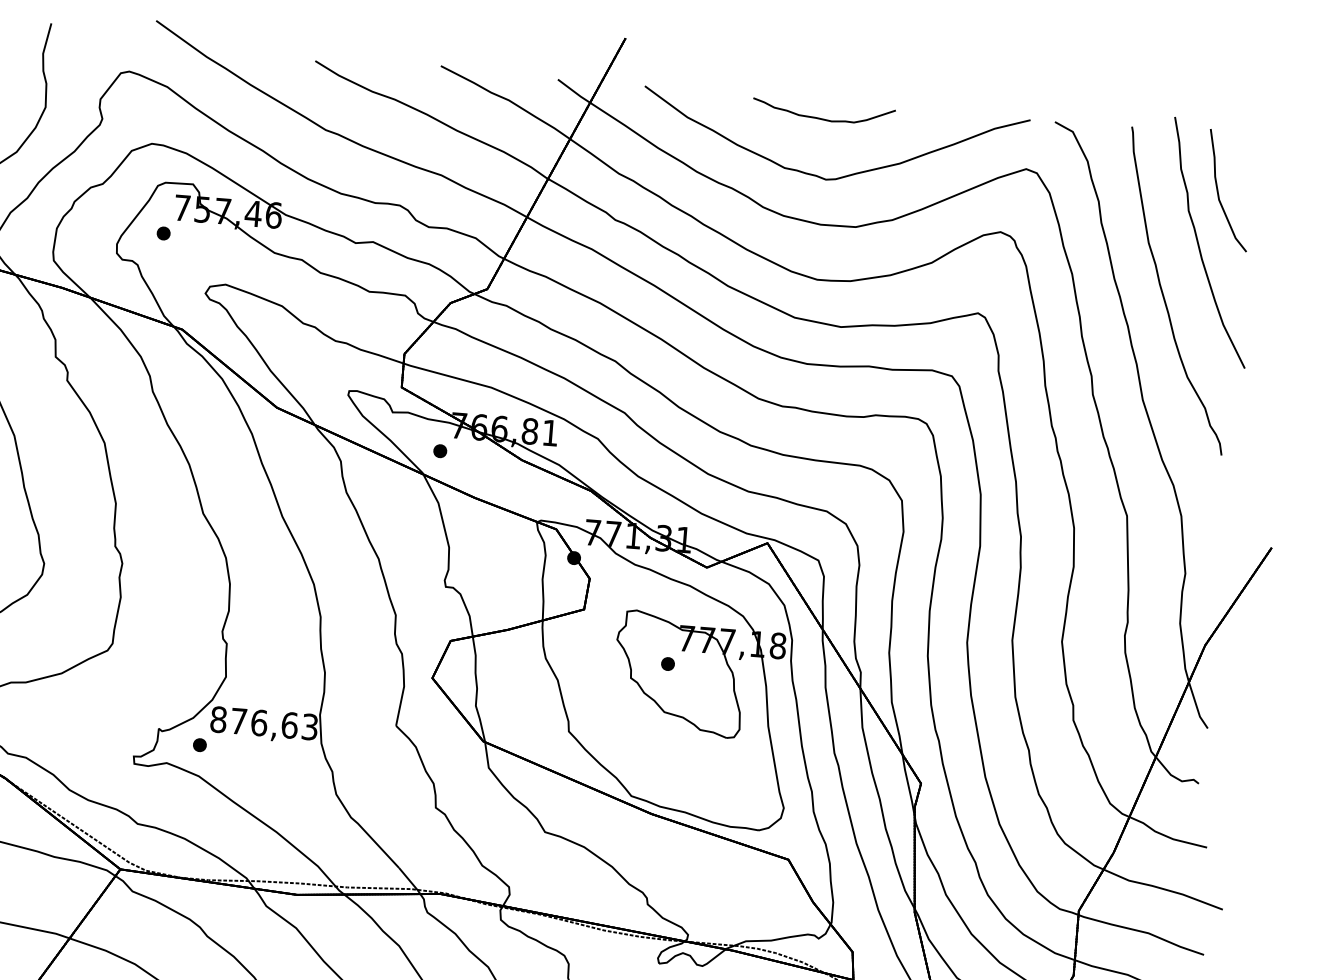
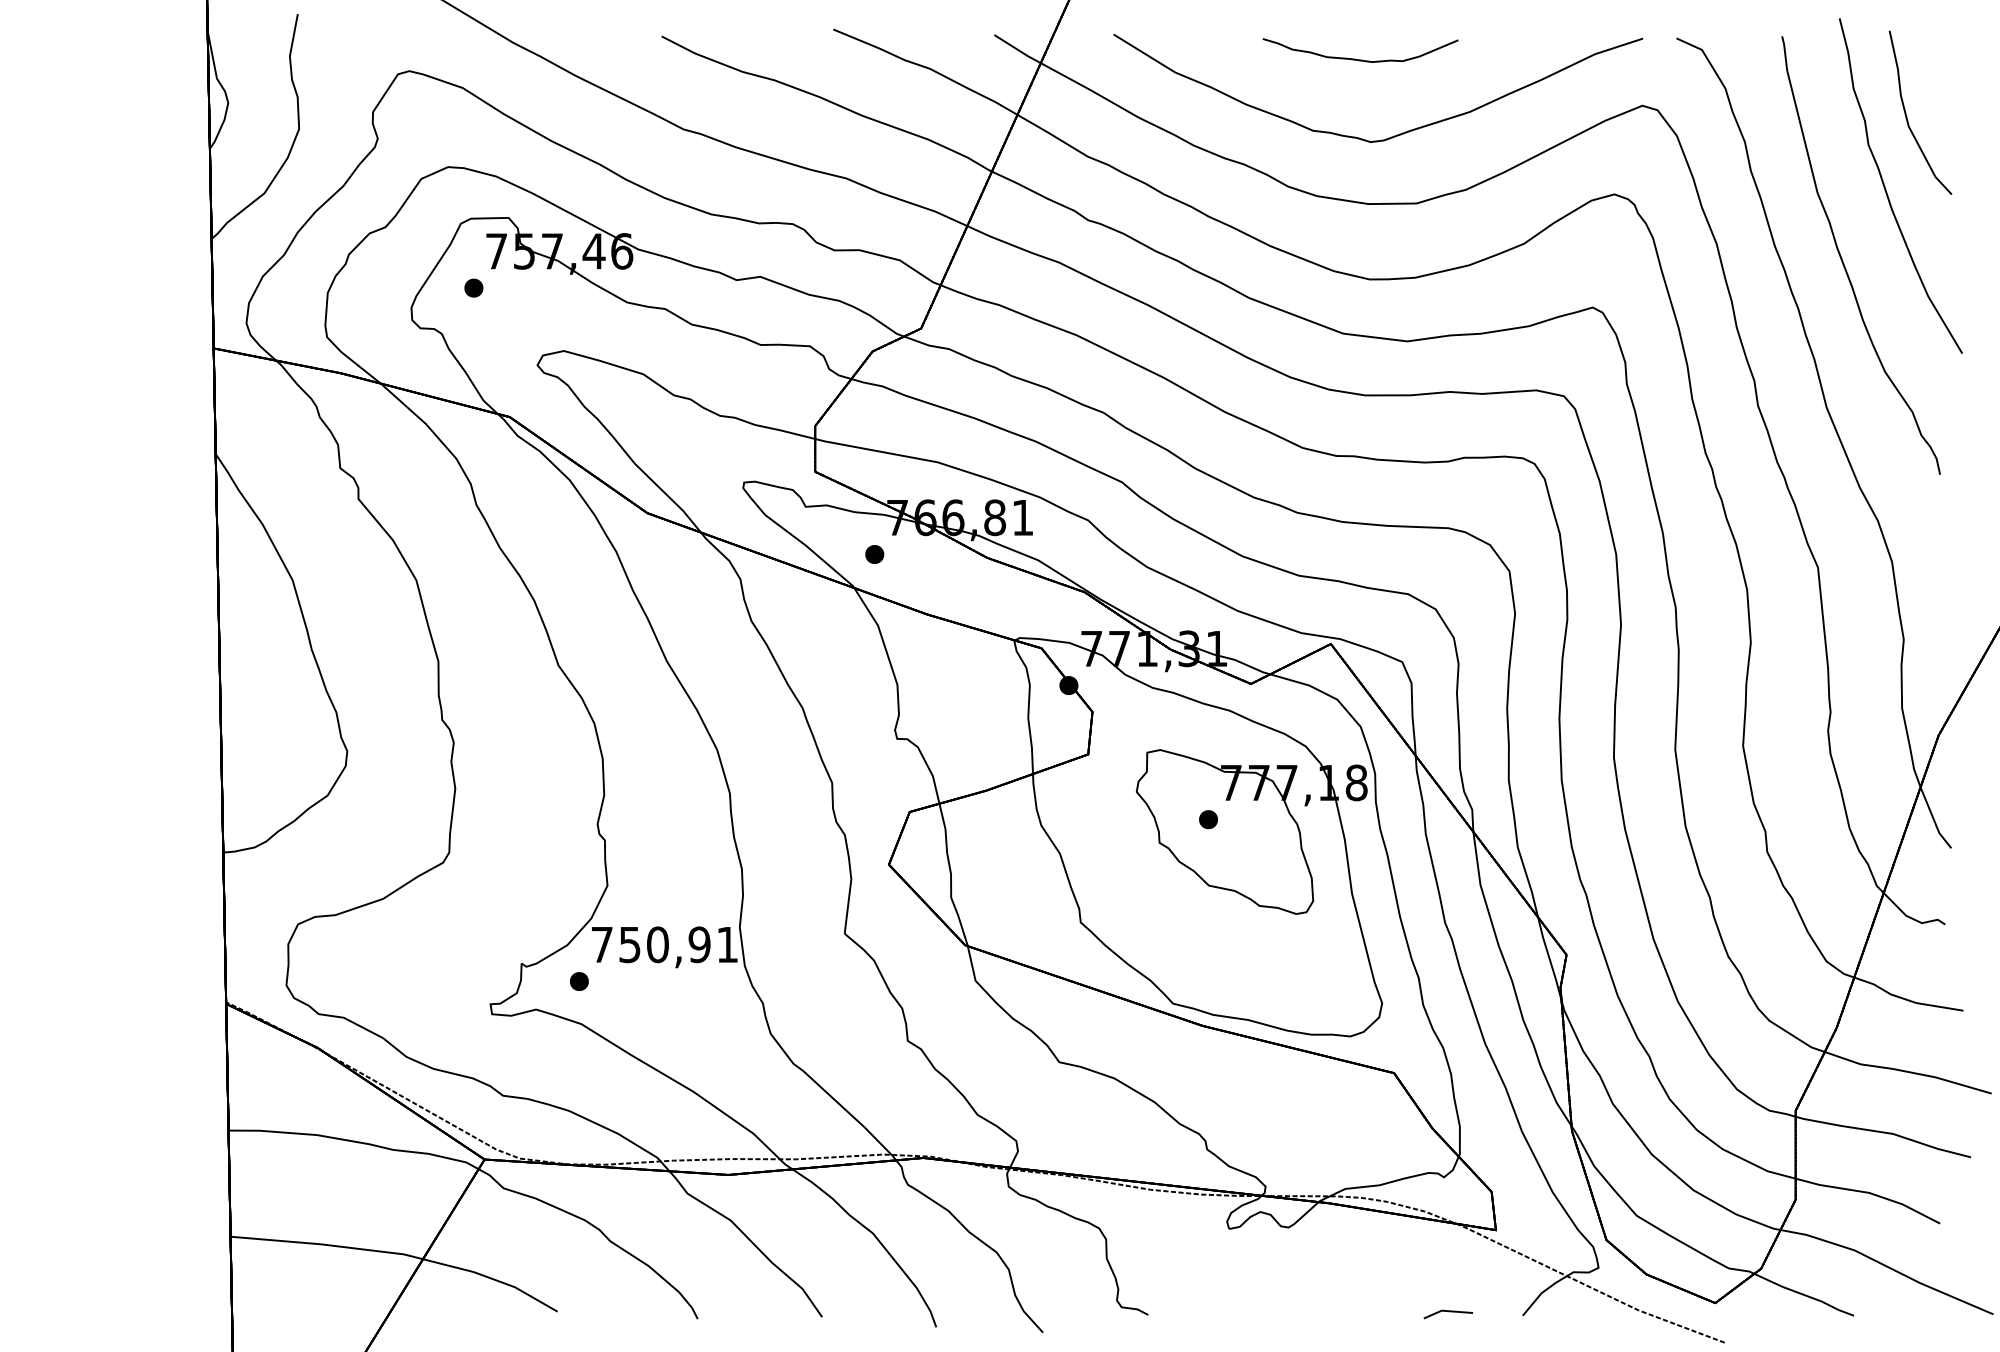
text: (264, 723) -> (664, 944), 876,63 -> 750,91

